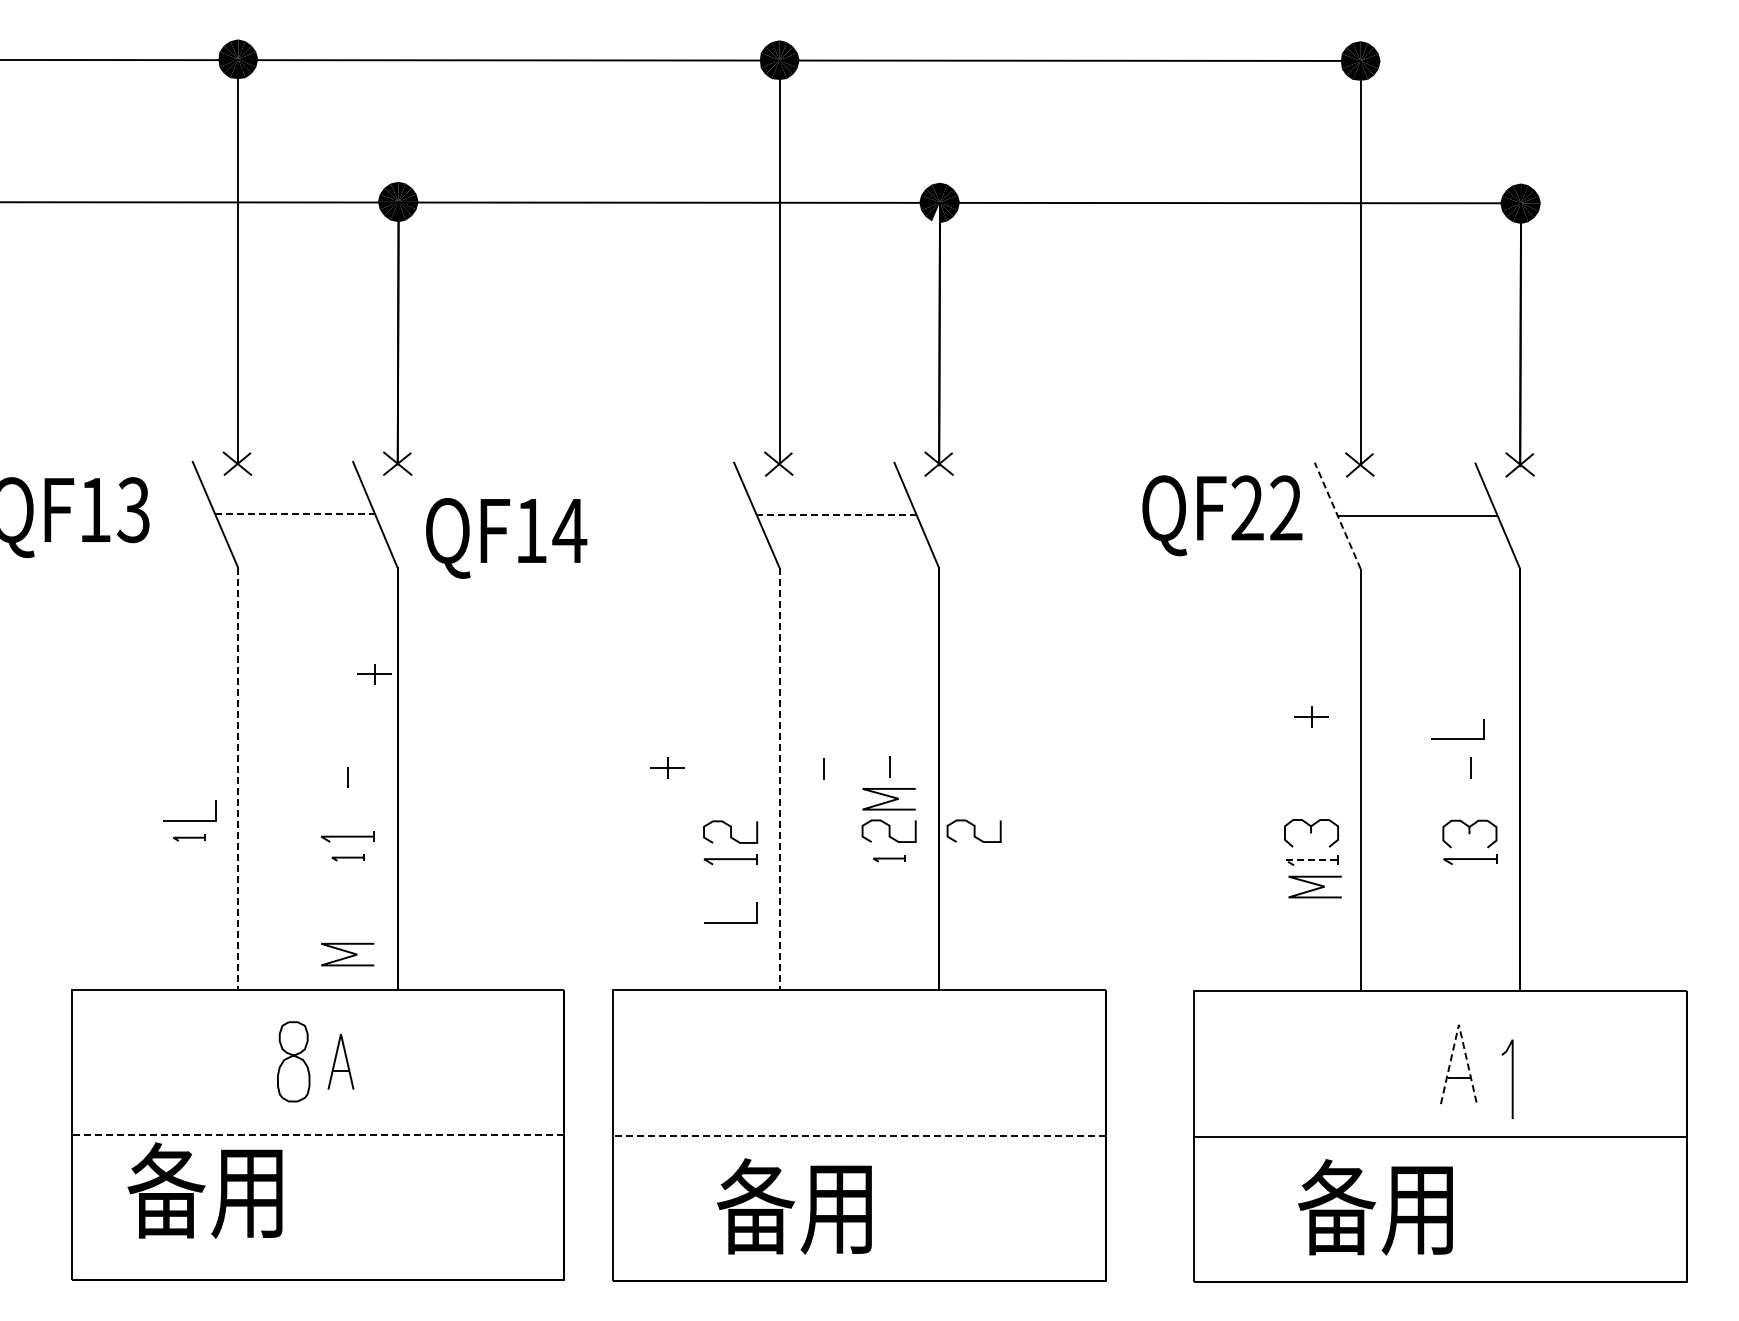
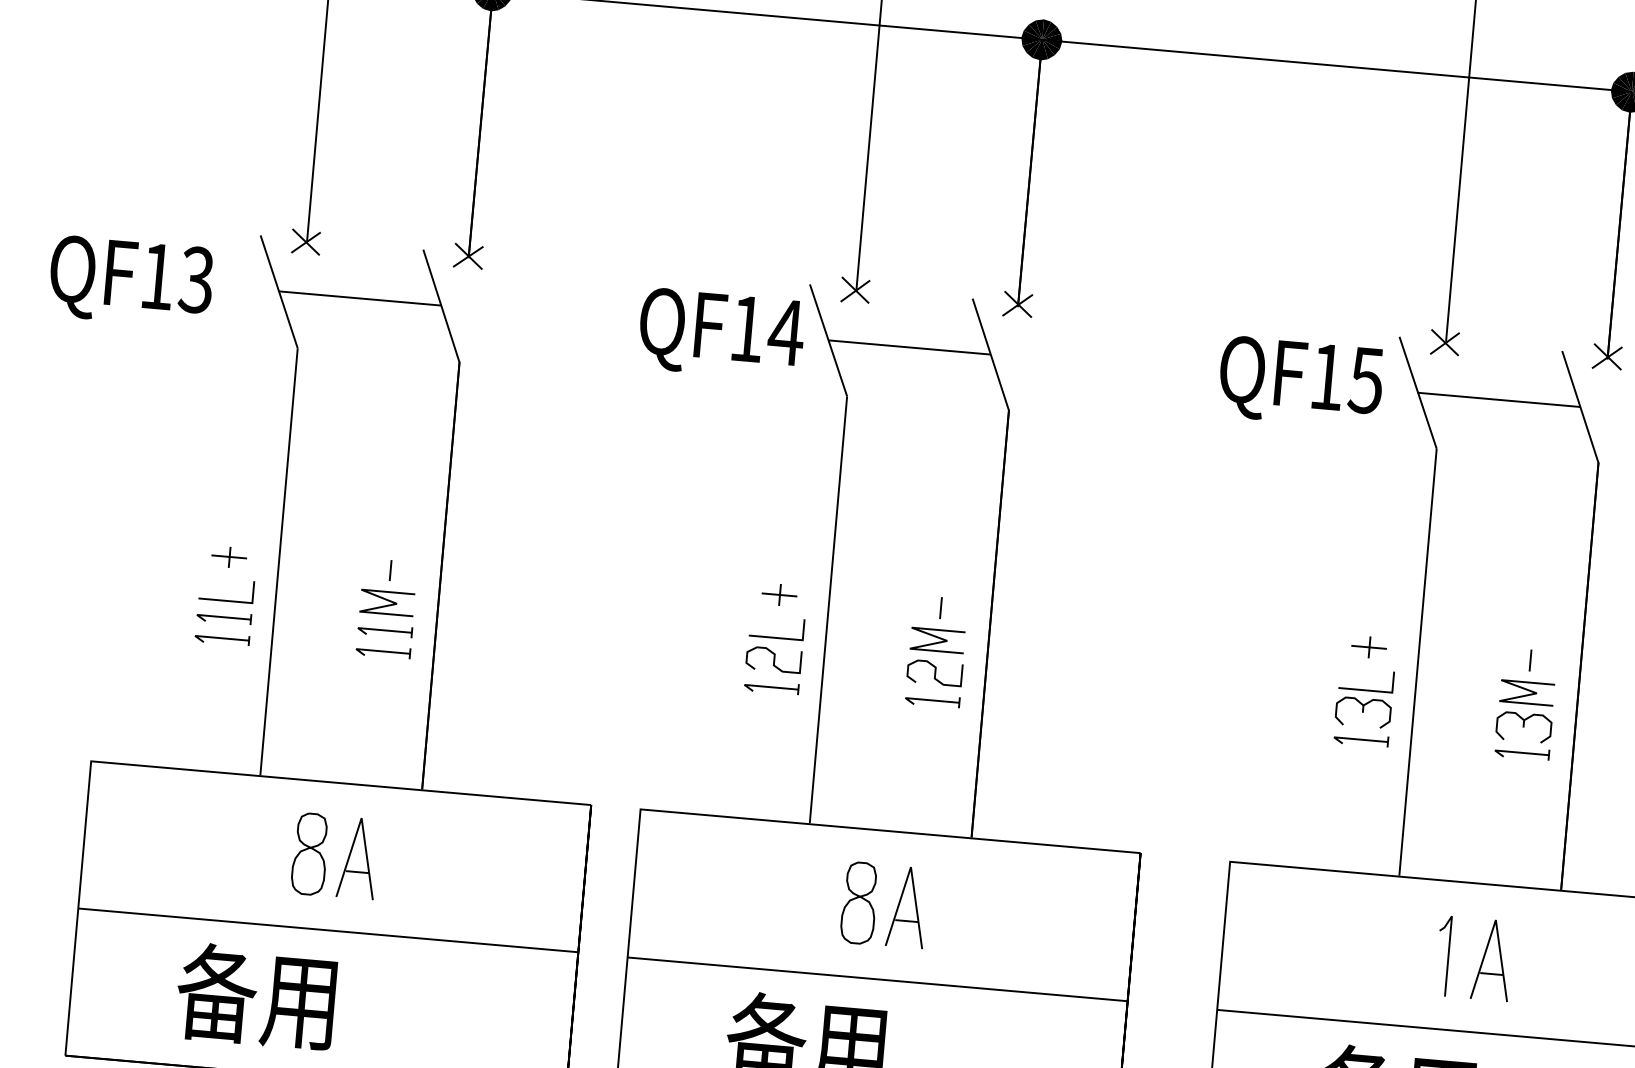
fill: (935, 212) -> (1036, 49), added
text: (1266, 508) -> (1346, 378), QF22 -> QF15
line: (295, 514) -> (360, 298), dashed -> solid
line: (836, 515) -> (909, 347), dashed -> solid
line: (1337, 515) -> (1417, 392), dashed -> solid
text: (506, 538) -> (721, 334), moved
part: (374, 674) -> (229, 557), moved
part: (1311, 716) -> (1369, 646), moved
line: (1457, 738) -> (1365, 689), moved
part: (667, 767) -> (779, 594), moved
line: (823, 768) -> (873, 603), removed
line: (238, 779) -> (279, 562), dashed -> solid
line: (779, 779) -> (828, 610), dashed -> solid
curve: (973, 830) -> (1020, 679), removed
part: (189, 837) -> (224, 617), size x1.67
part: (347, 857) -> (382, 651), size x1.67
part: (889, 858) -> (932, 700), size x1.67
part: (189, 859) -> (222, 639), added
line: (1305, 859) -> (1354, 738), dashed -> solid
line: (1314, 884) -> (1526, 690), moved
line: (730, 922) -> (775, 637), moved
line: (347, 952) -> (387, 600), moved
line: (1458, 1024) -> (1495, 919), dashed -> solid
part: (340, 1061) -> (357, 857), size x1.43
part: (834, 1062) -> (858, 902), added
part: (882, 1062) -> (907, 907), added
line: (1511, 1078) -> (1447, 955), moved
line: (317, 1134) -> (327, 930), dashed -> solid
line: (858, 1135) -> (876, 979), dashed -> solid
text: (204, 1190) -> (255, 996), moved

